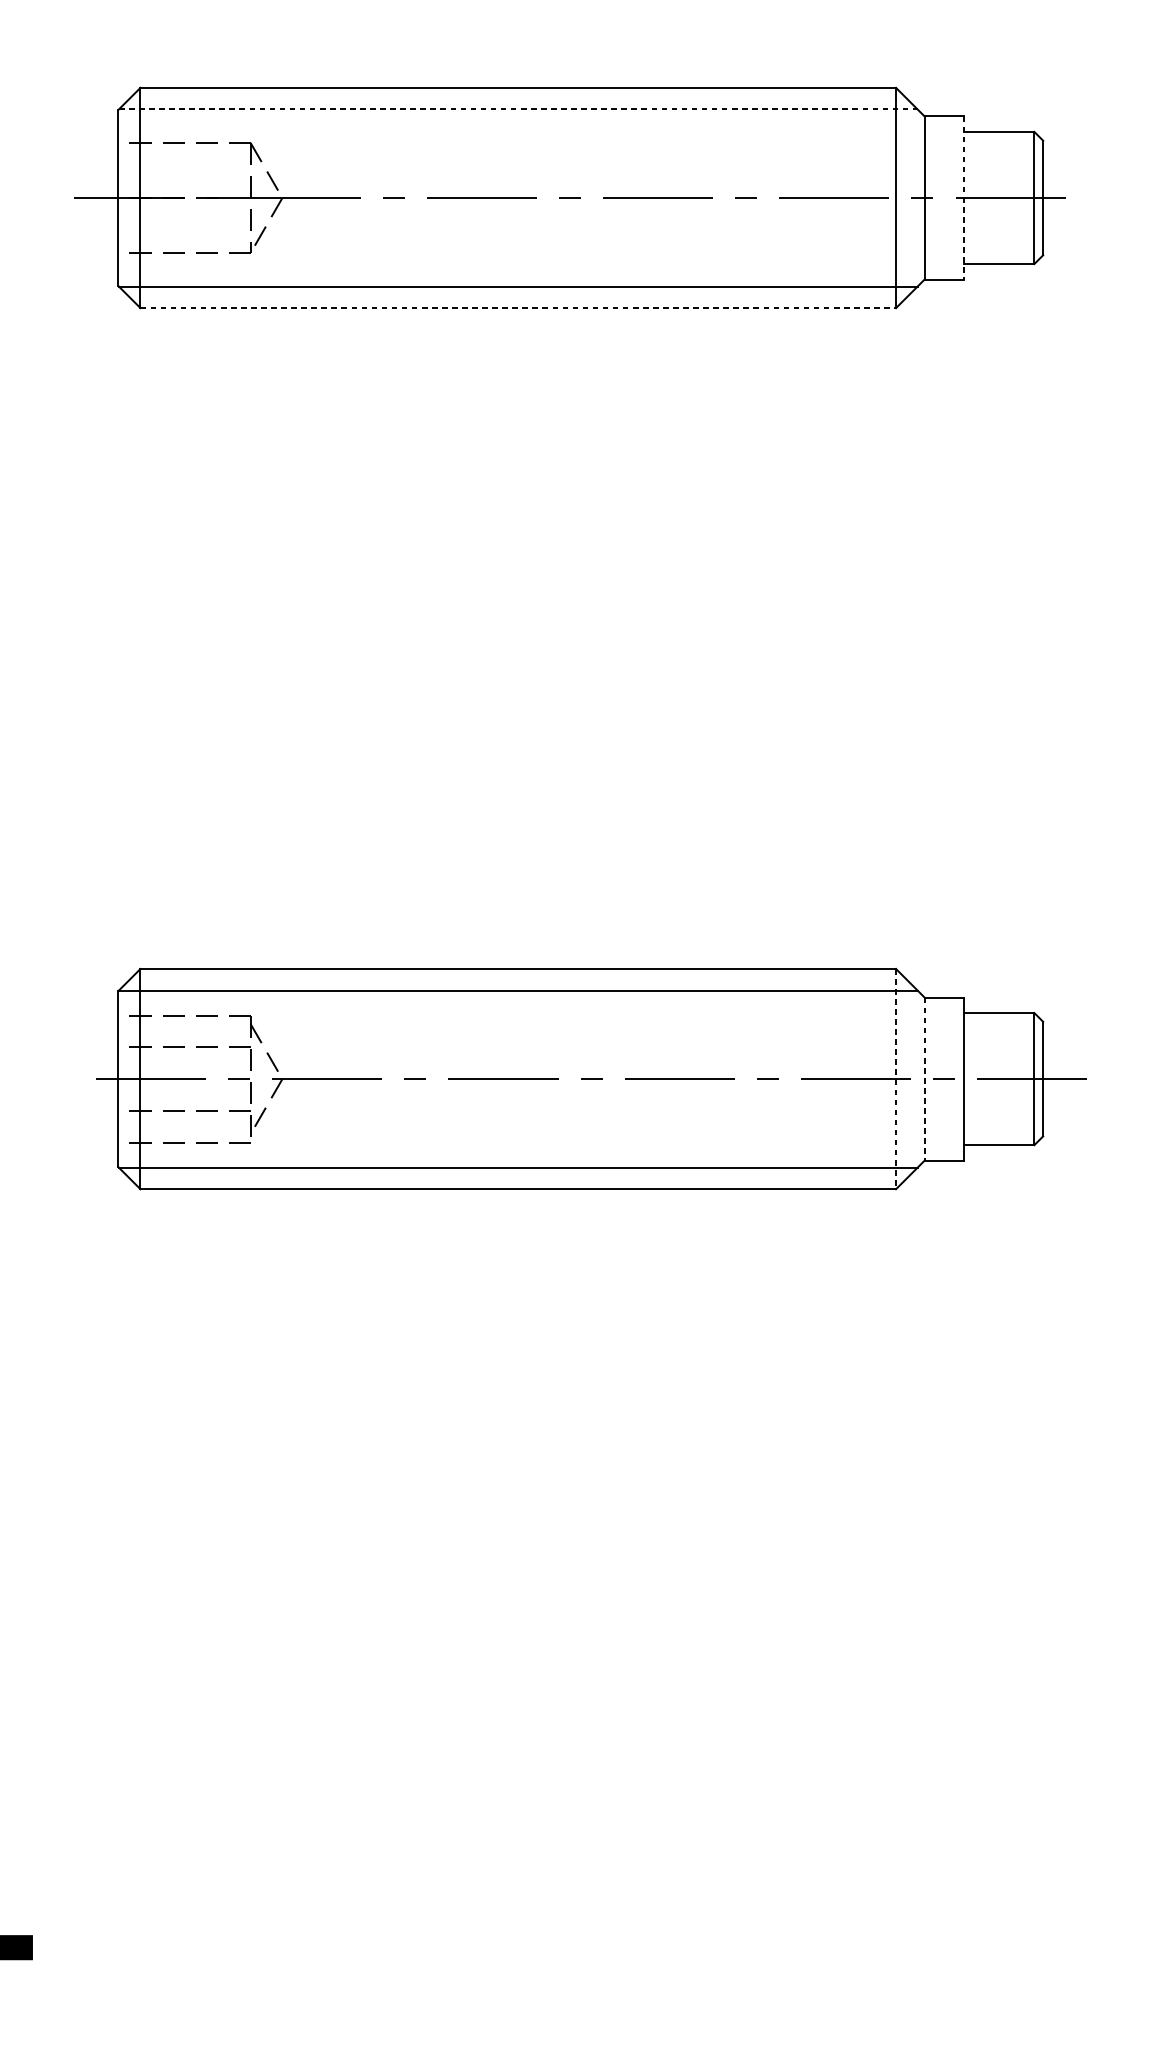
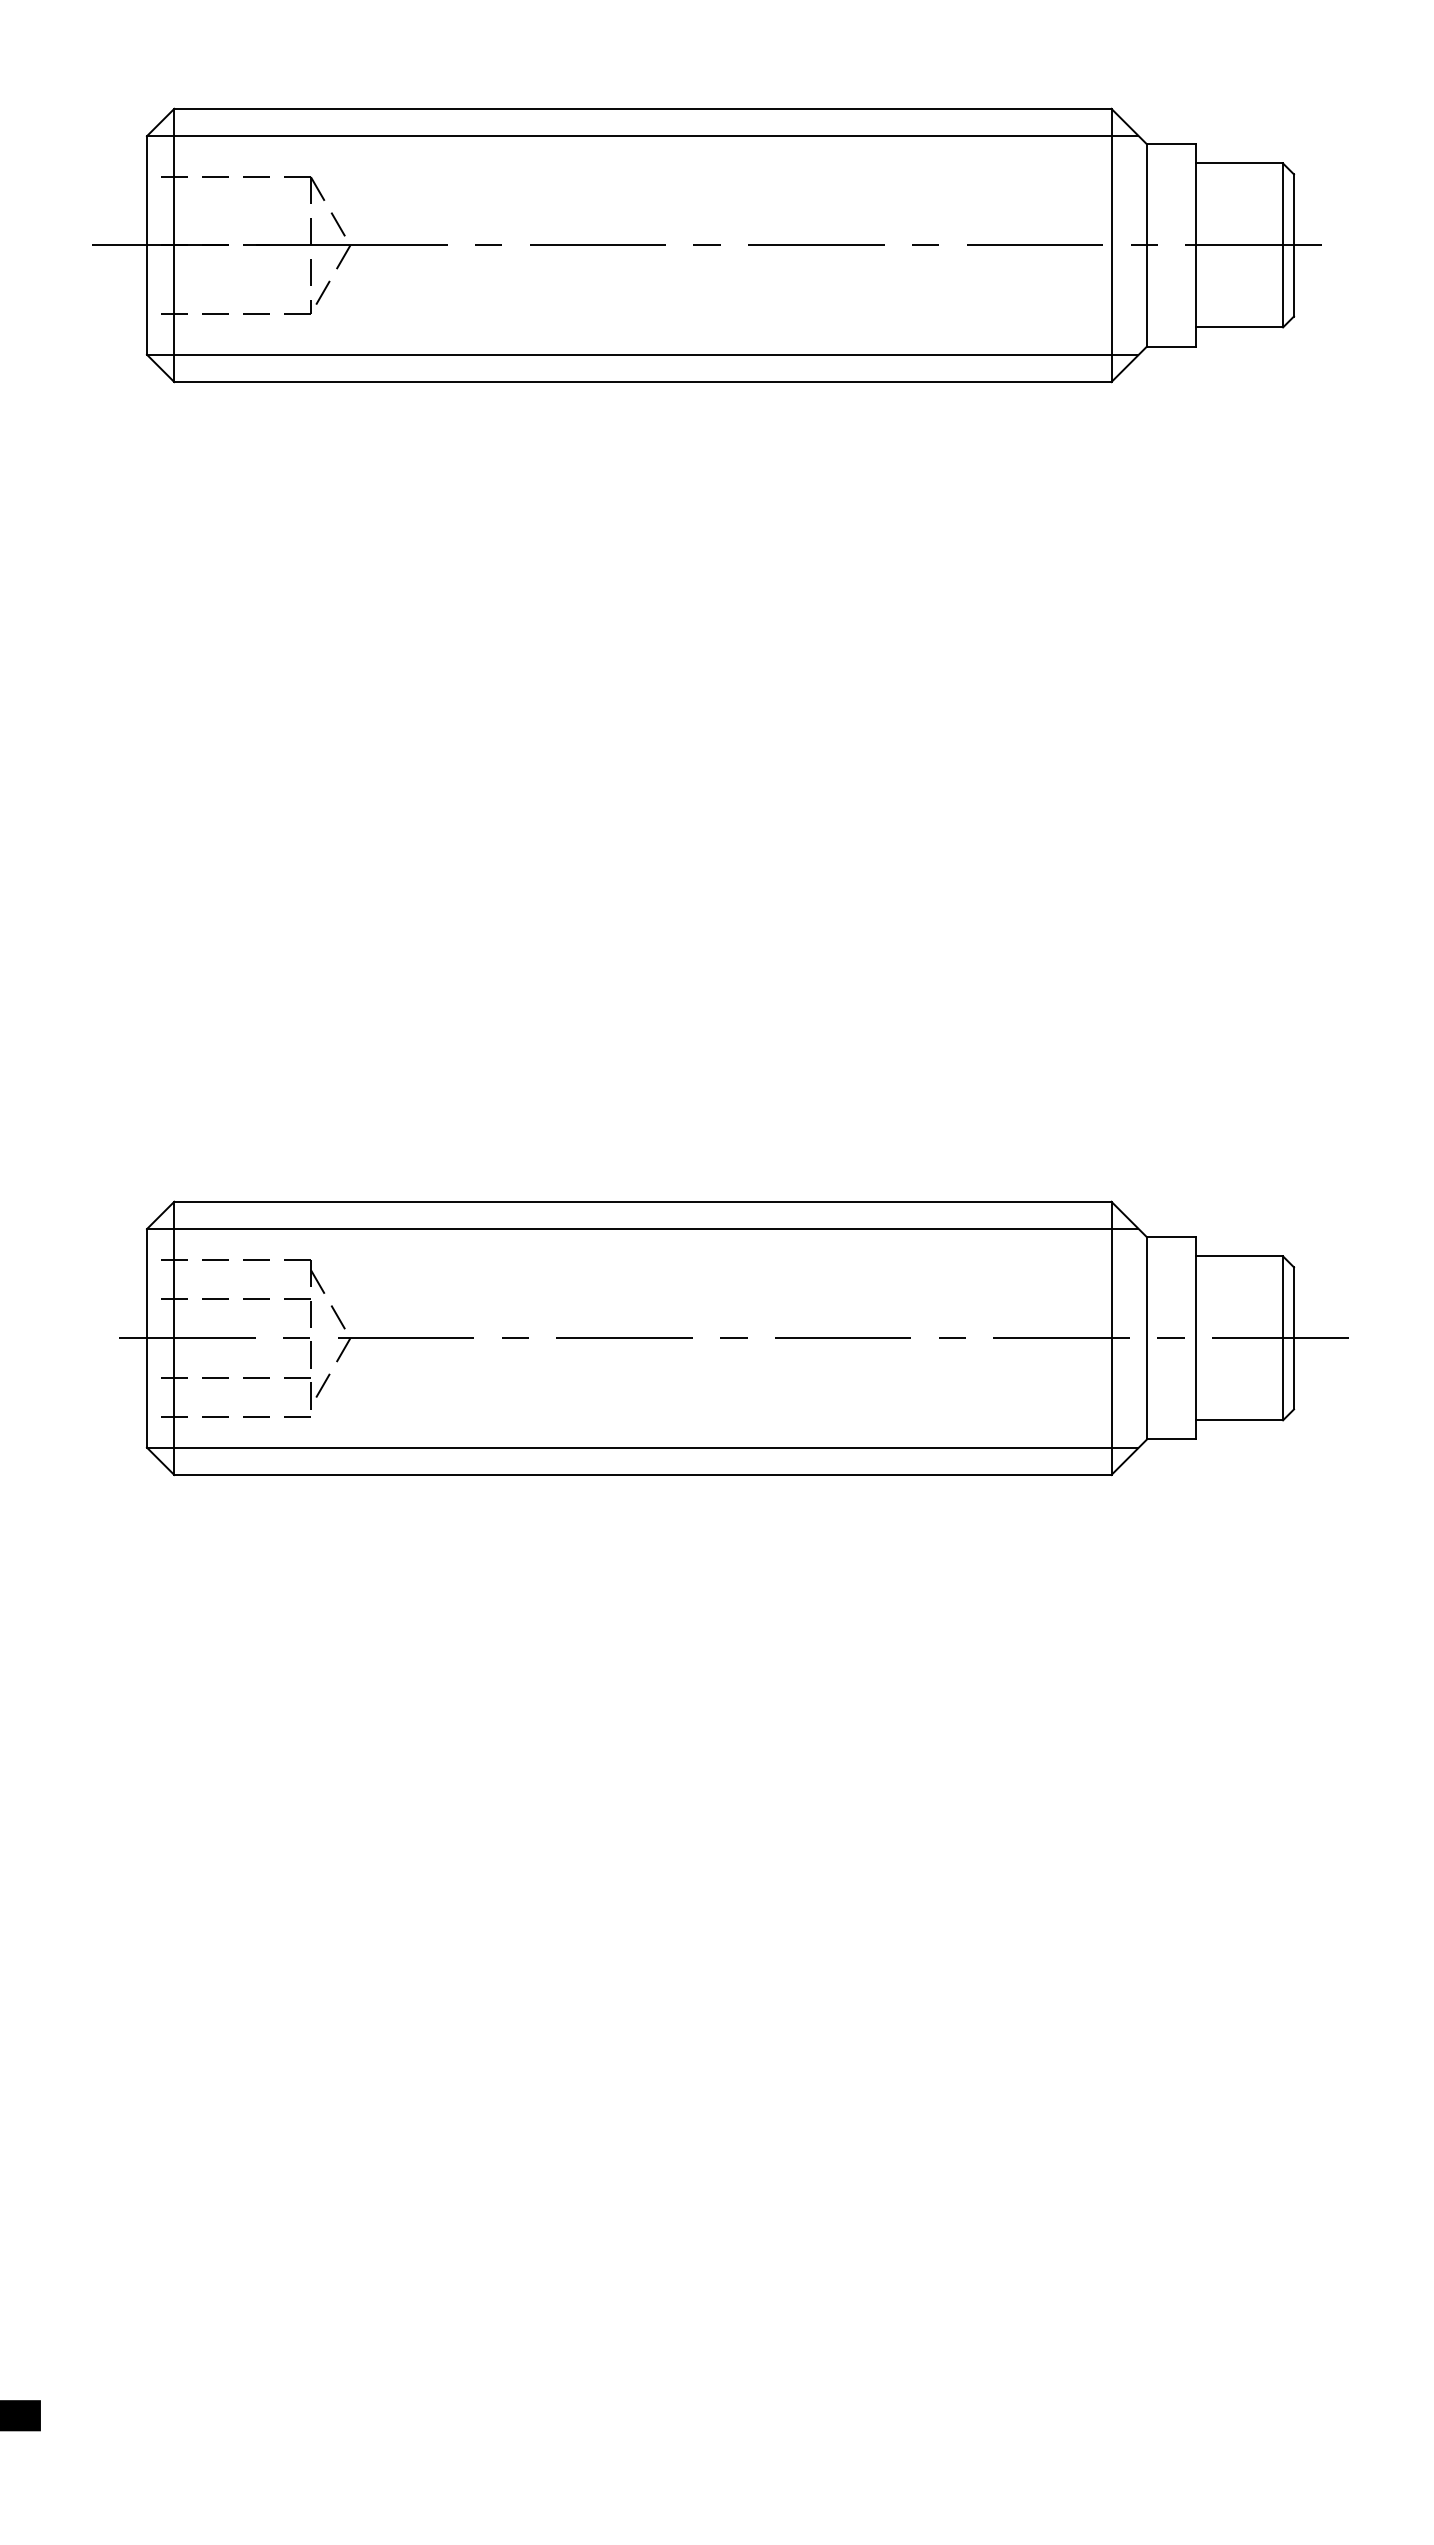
line: (518, 109) -> (643, 135), dashed -> solid
line: (964, 198) -> (1196, 245), dashed -> solid
line: (517, 308) -> (642, 382), dashed -> solid
line: (896, 1079) -> (1111, 1338), dashed -> solid
line: (925, 1079) -> (1147, 1338), dashed -> solid

